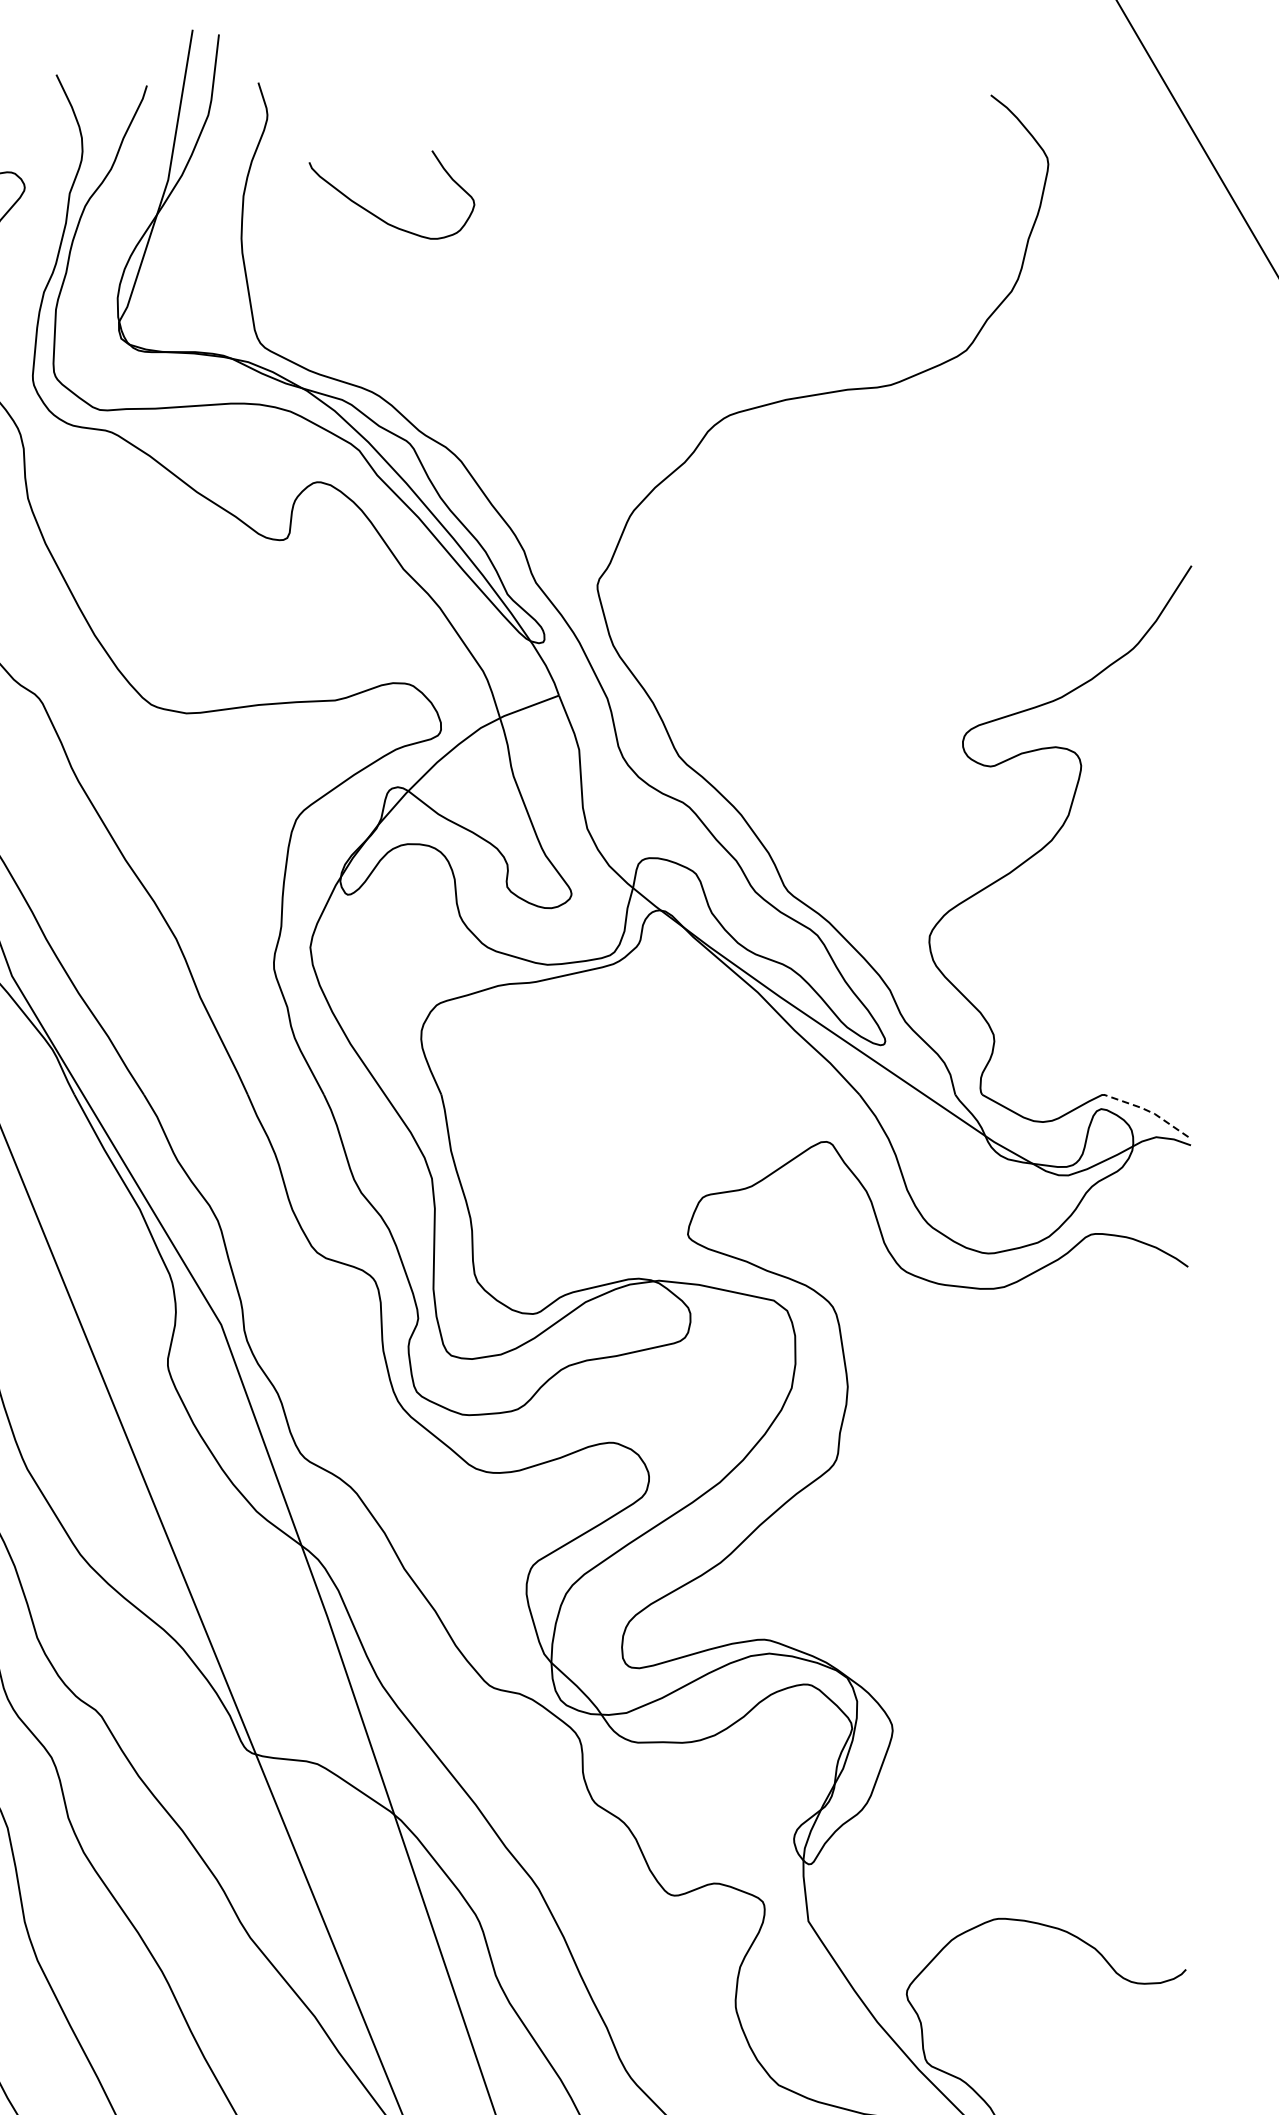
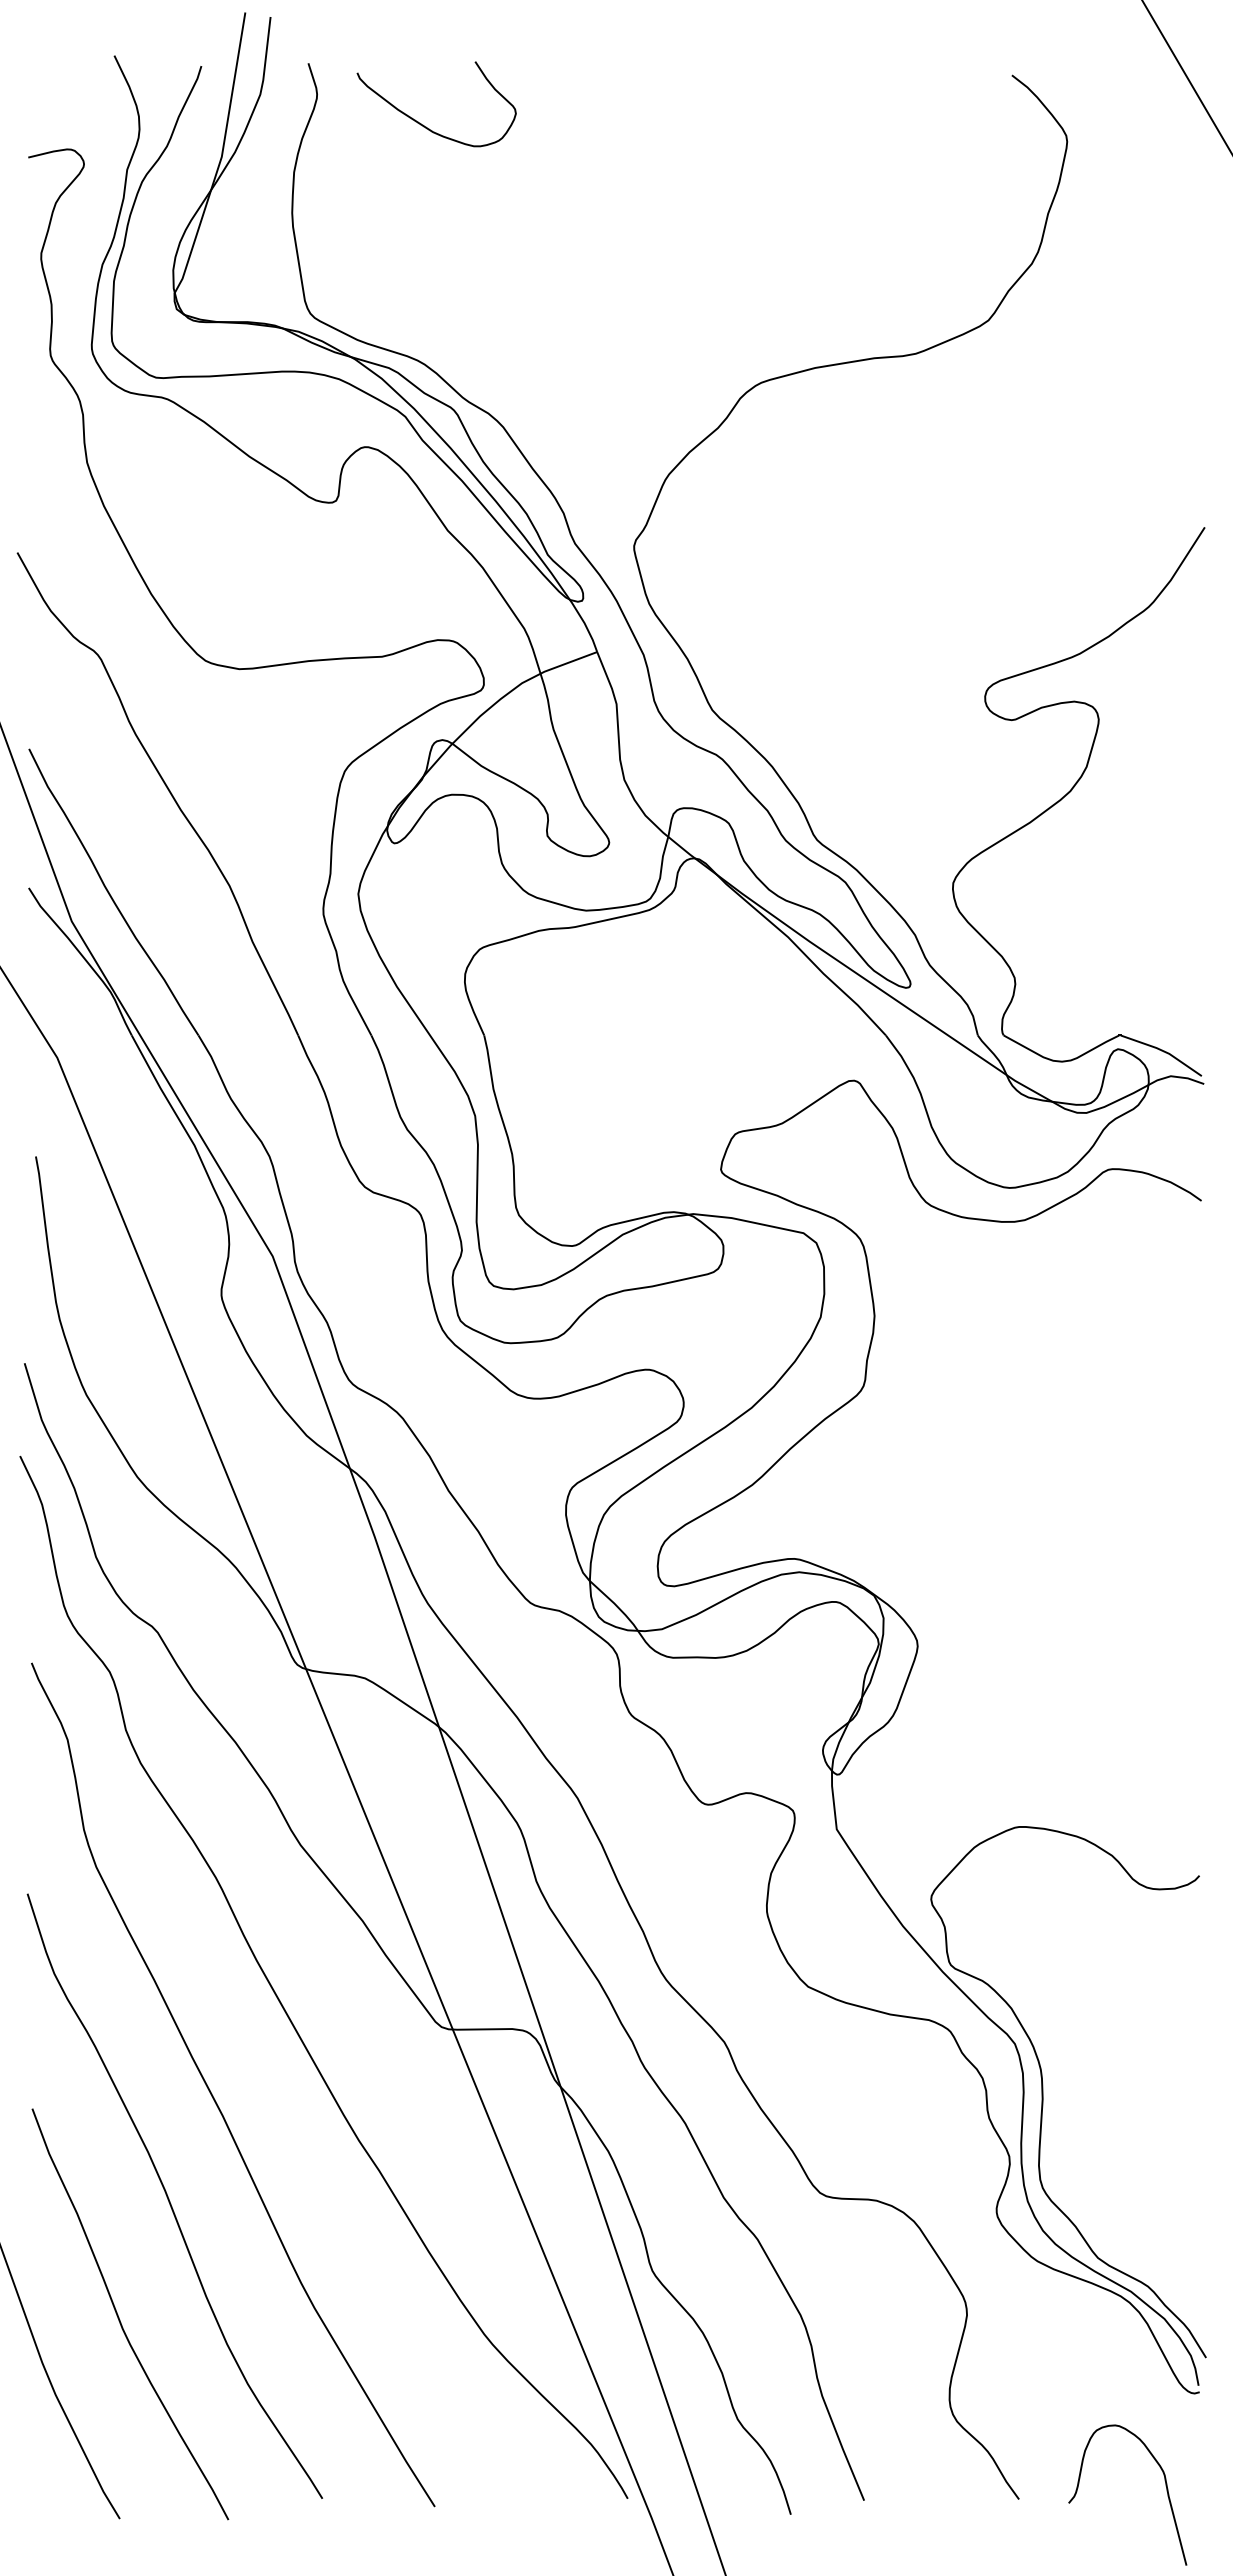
curve: (378, 216) -> (423, 124), moved
line: (1148, 1111) -> (1163, 1051), dashed -> solid

